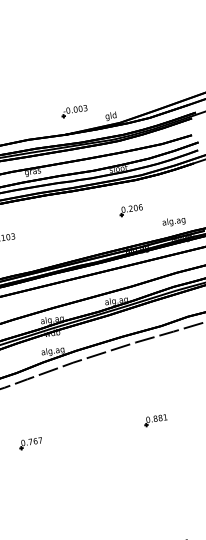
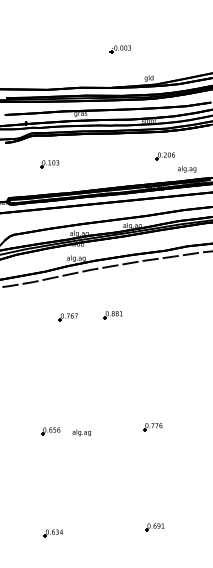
part: (74, 111) -> (120, 49), moved
part: (130, 210) -> (164, 156), moved
part: (154, 421) -> (112, 315), moved
part: (29, 443) -> (67, 317), moved

